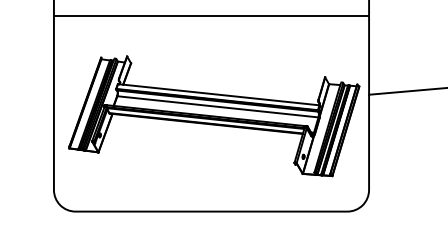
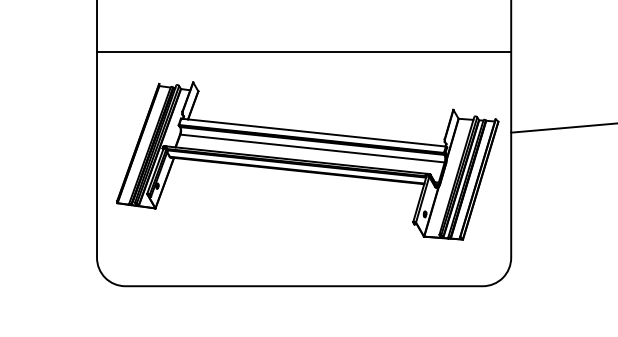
line: (211, 16) -> (304, 51), moved

